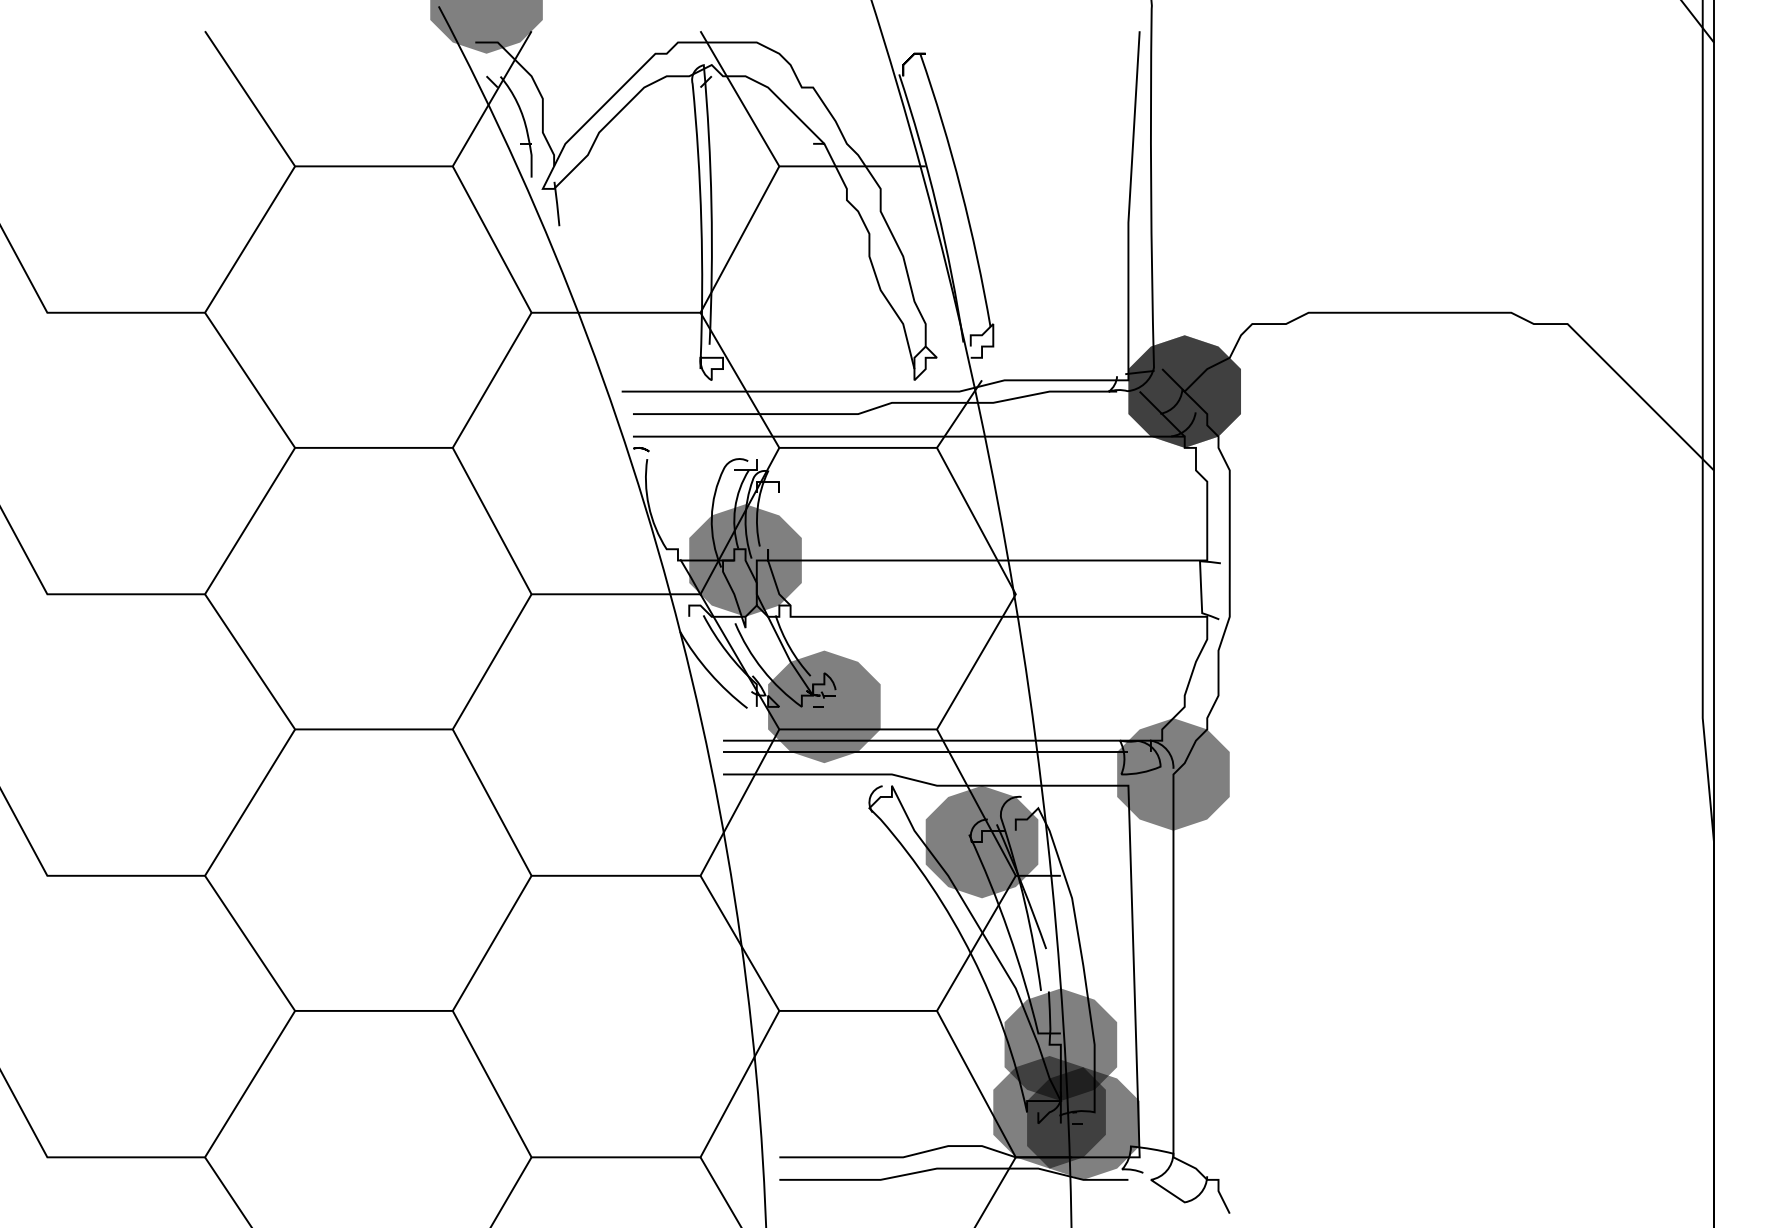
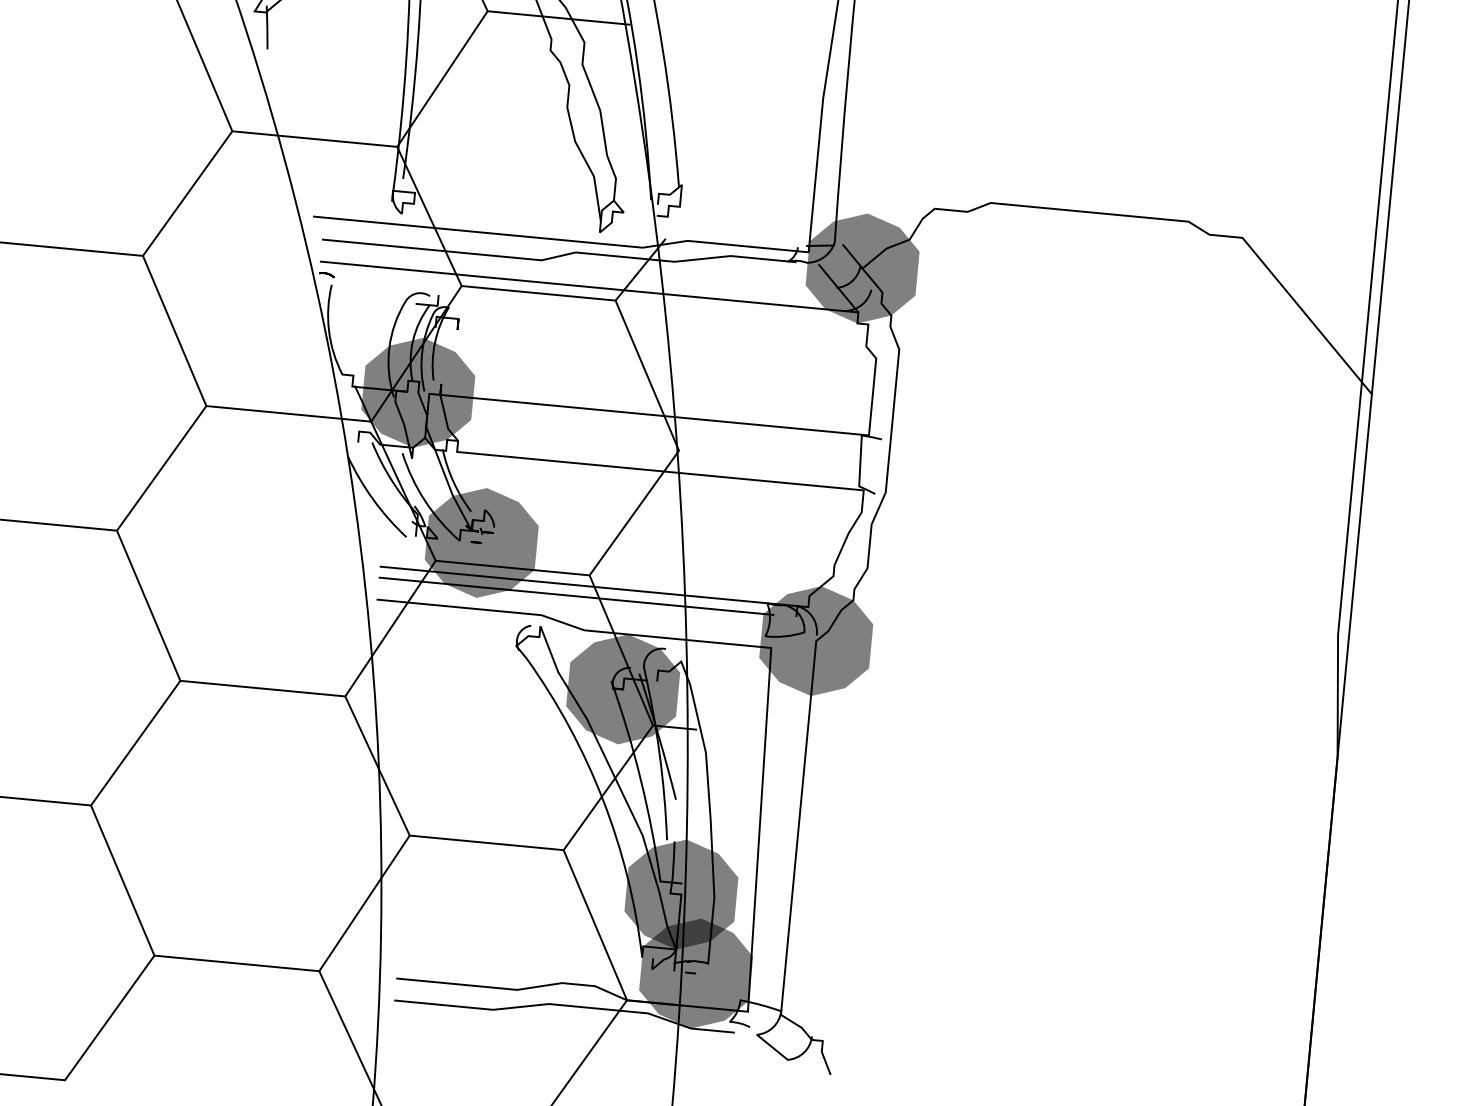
fill: (1184, 391) -> (862, 268), removed
fill: (1049, 1111) -> (664, 958), removed

